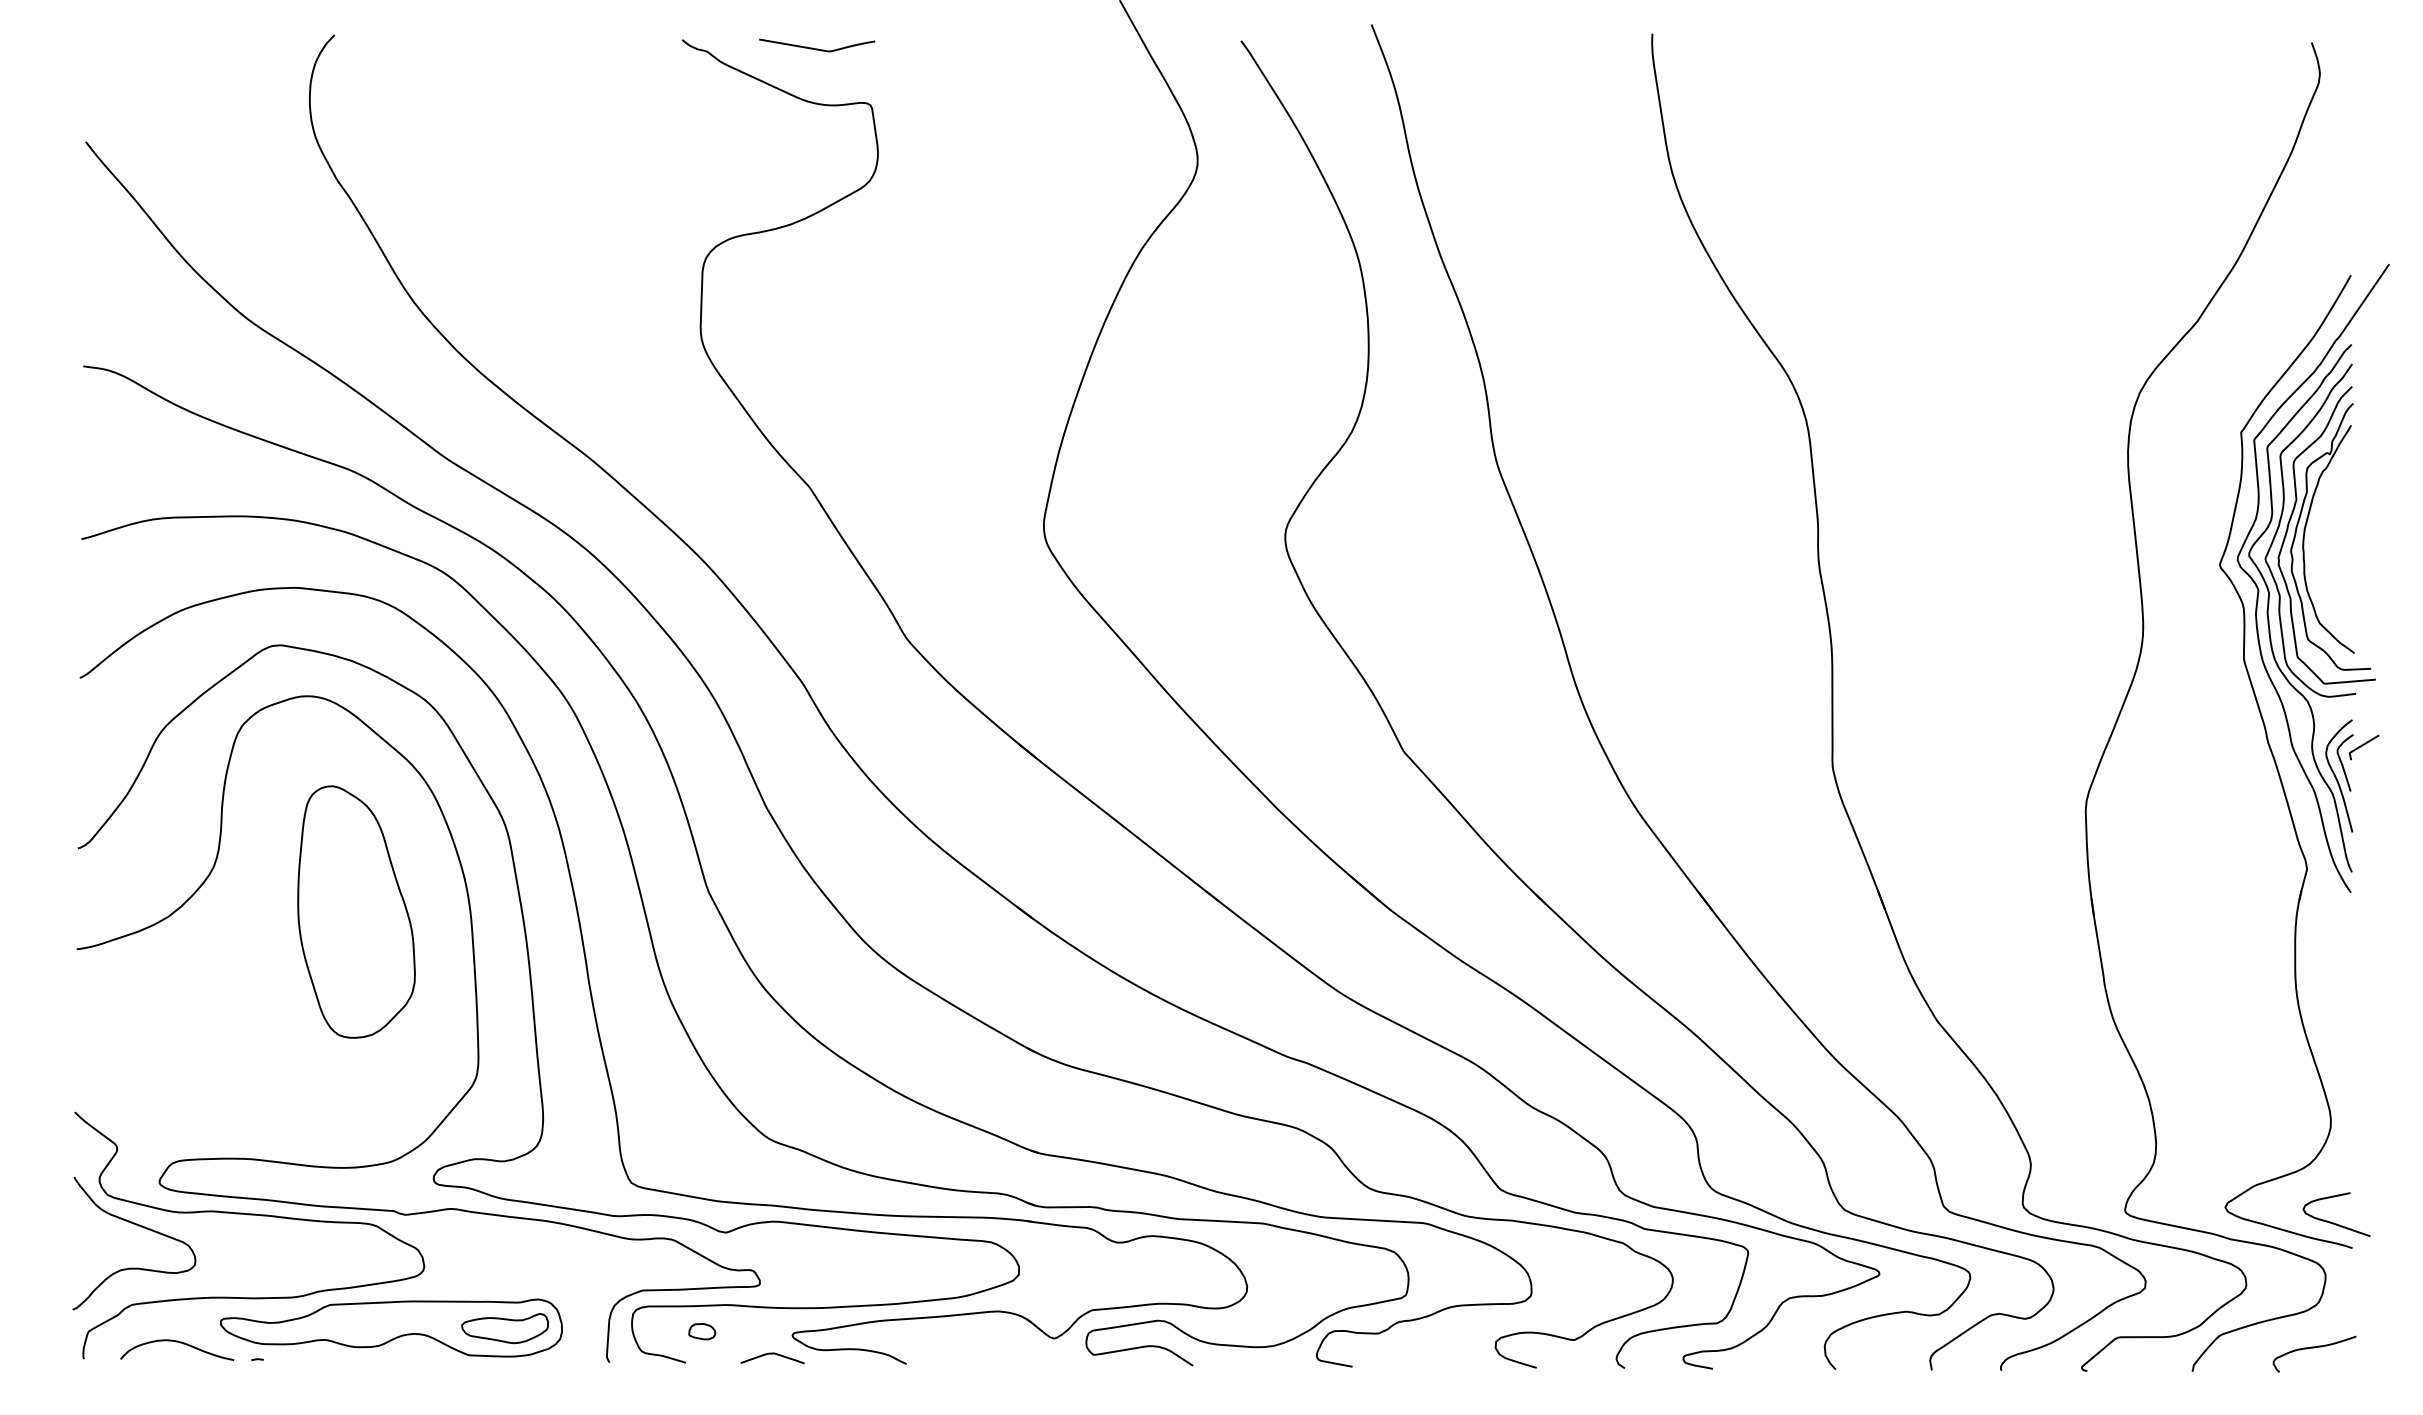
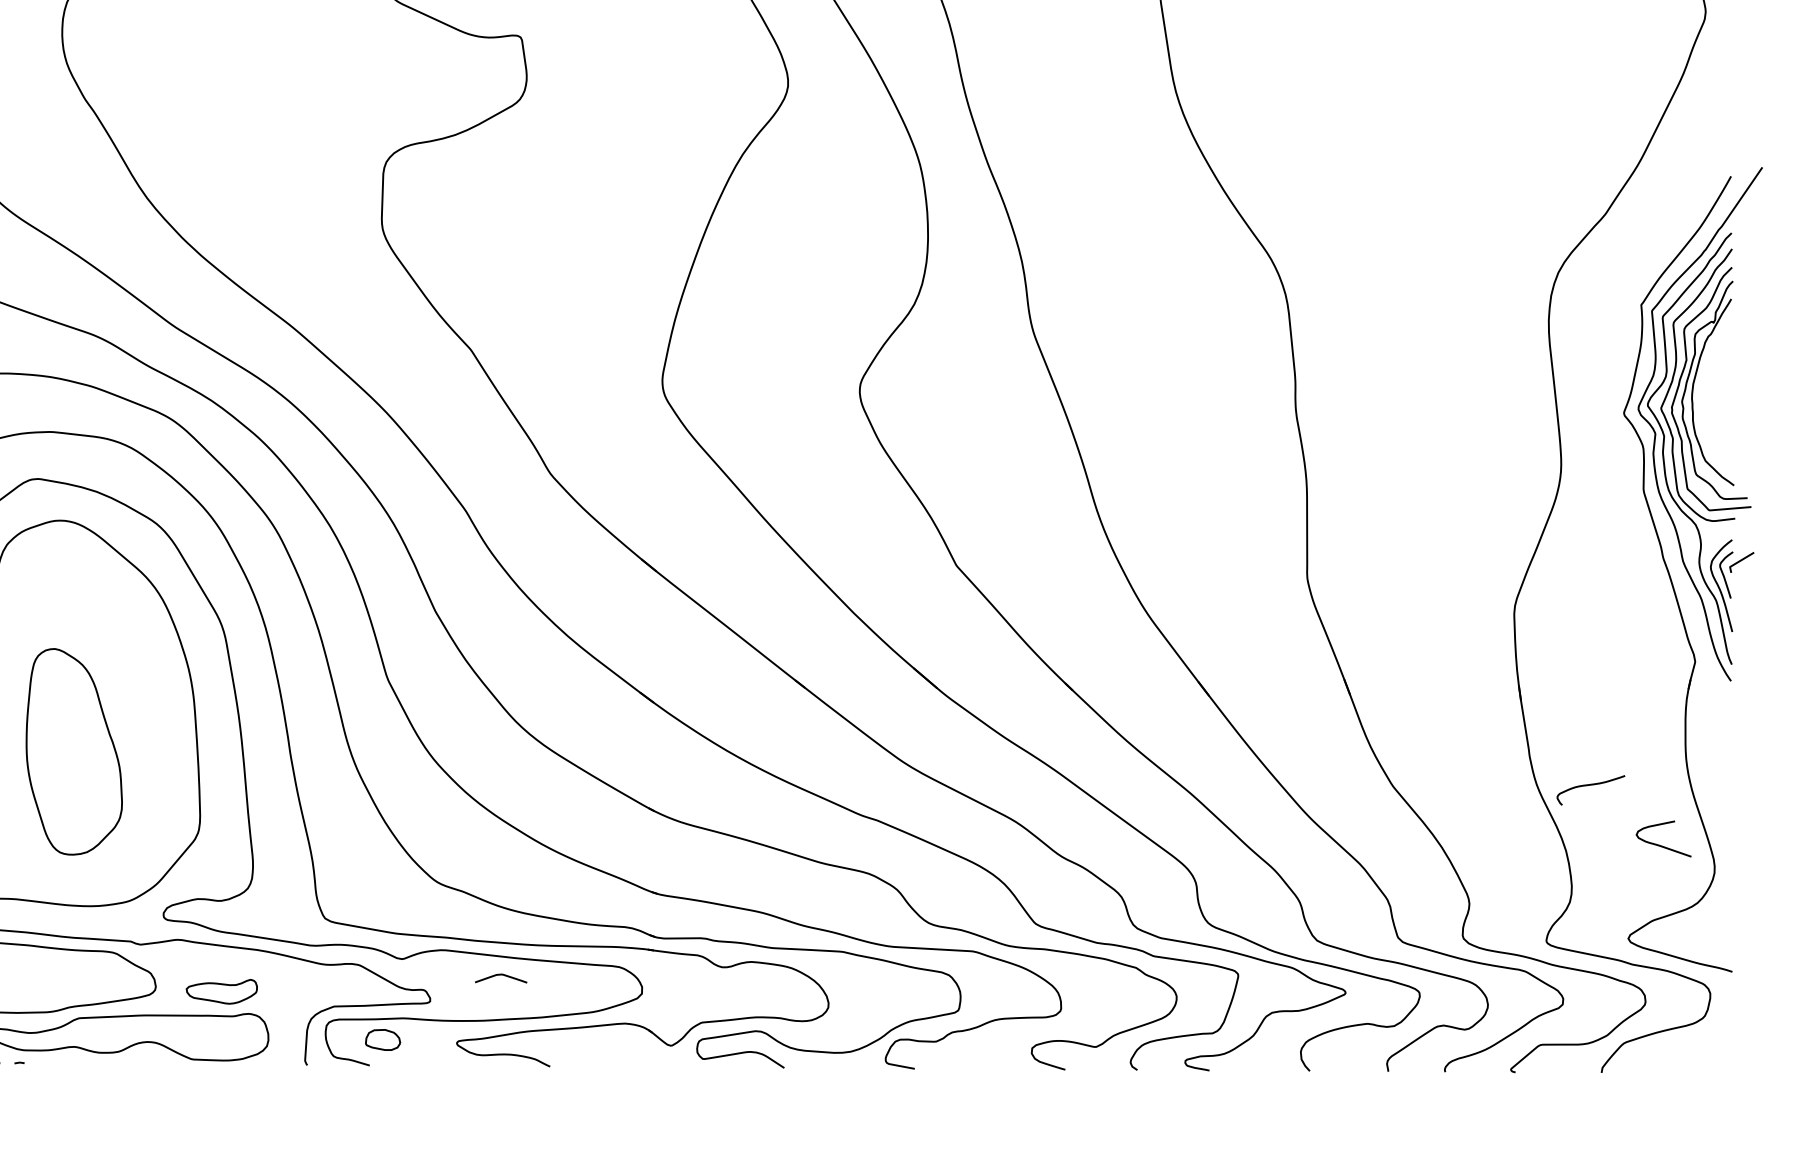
part: (356, 911) -> (74, 751), moved
curve: (2333, 1222) -> (1661, 845), moved
part: (504, 1328) -> (221, 991), moved
part: (702, 1331) -> (383, 1040), size x1.6
curve: (2314, 1348) -> (1590, 785), moved
curve: (772, 1354) -> (501, 975), moved

